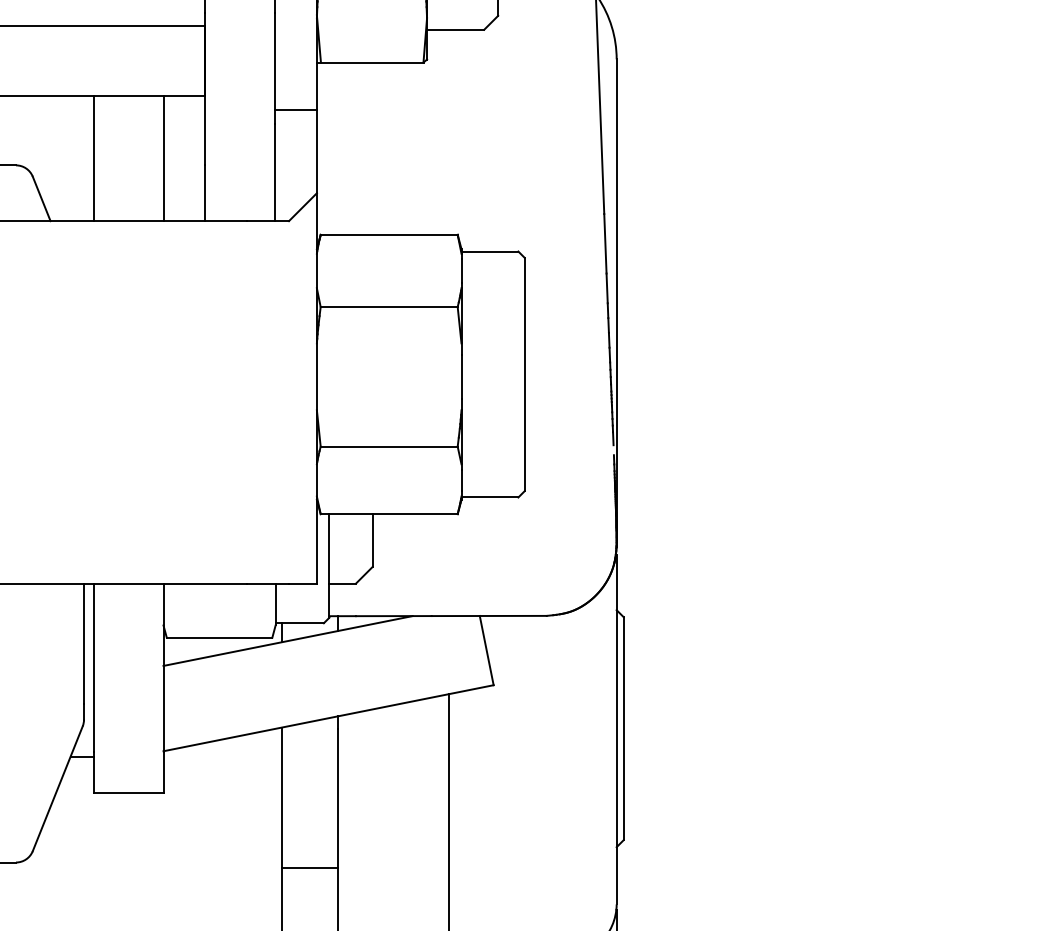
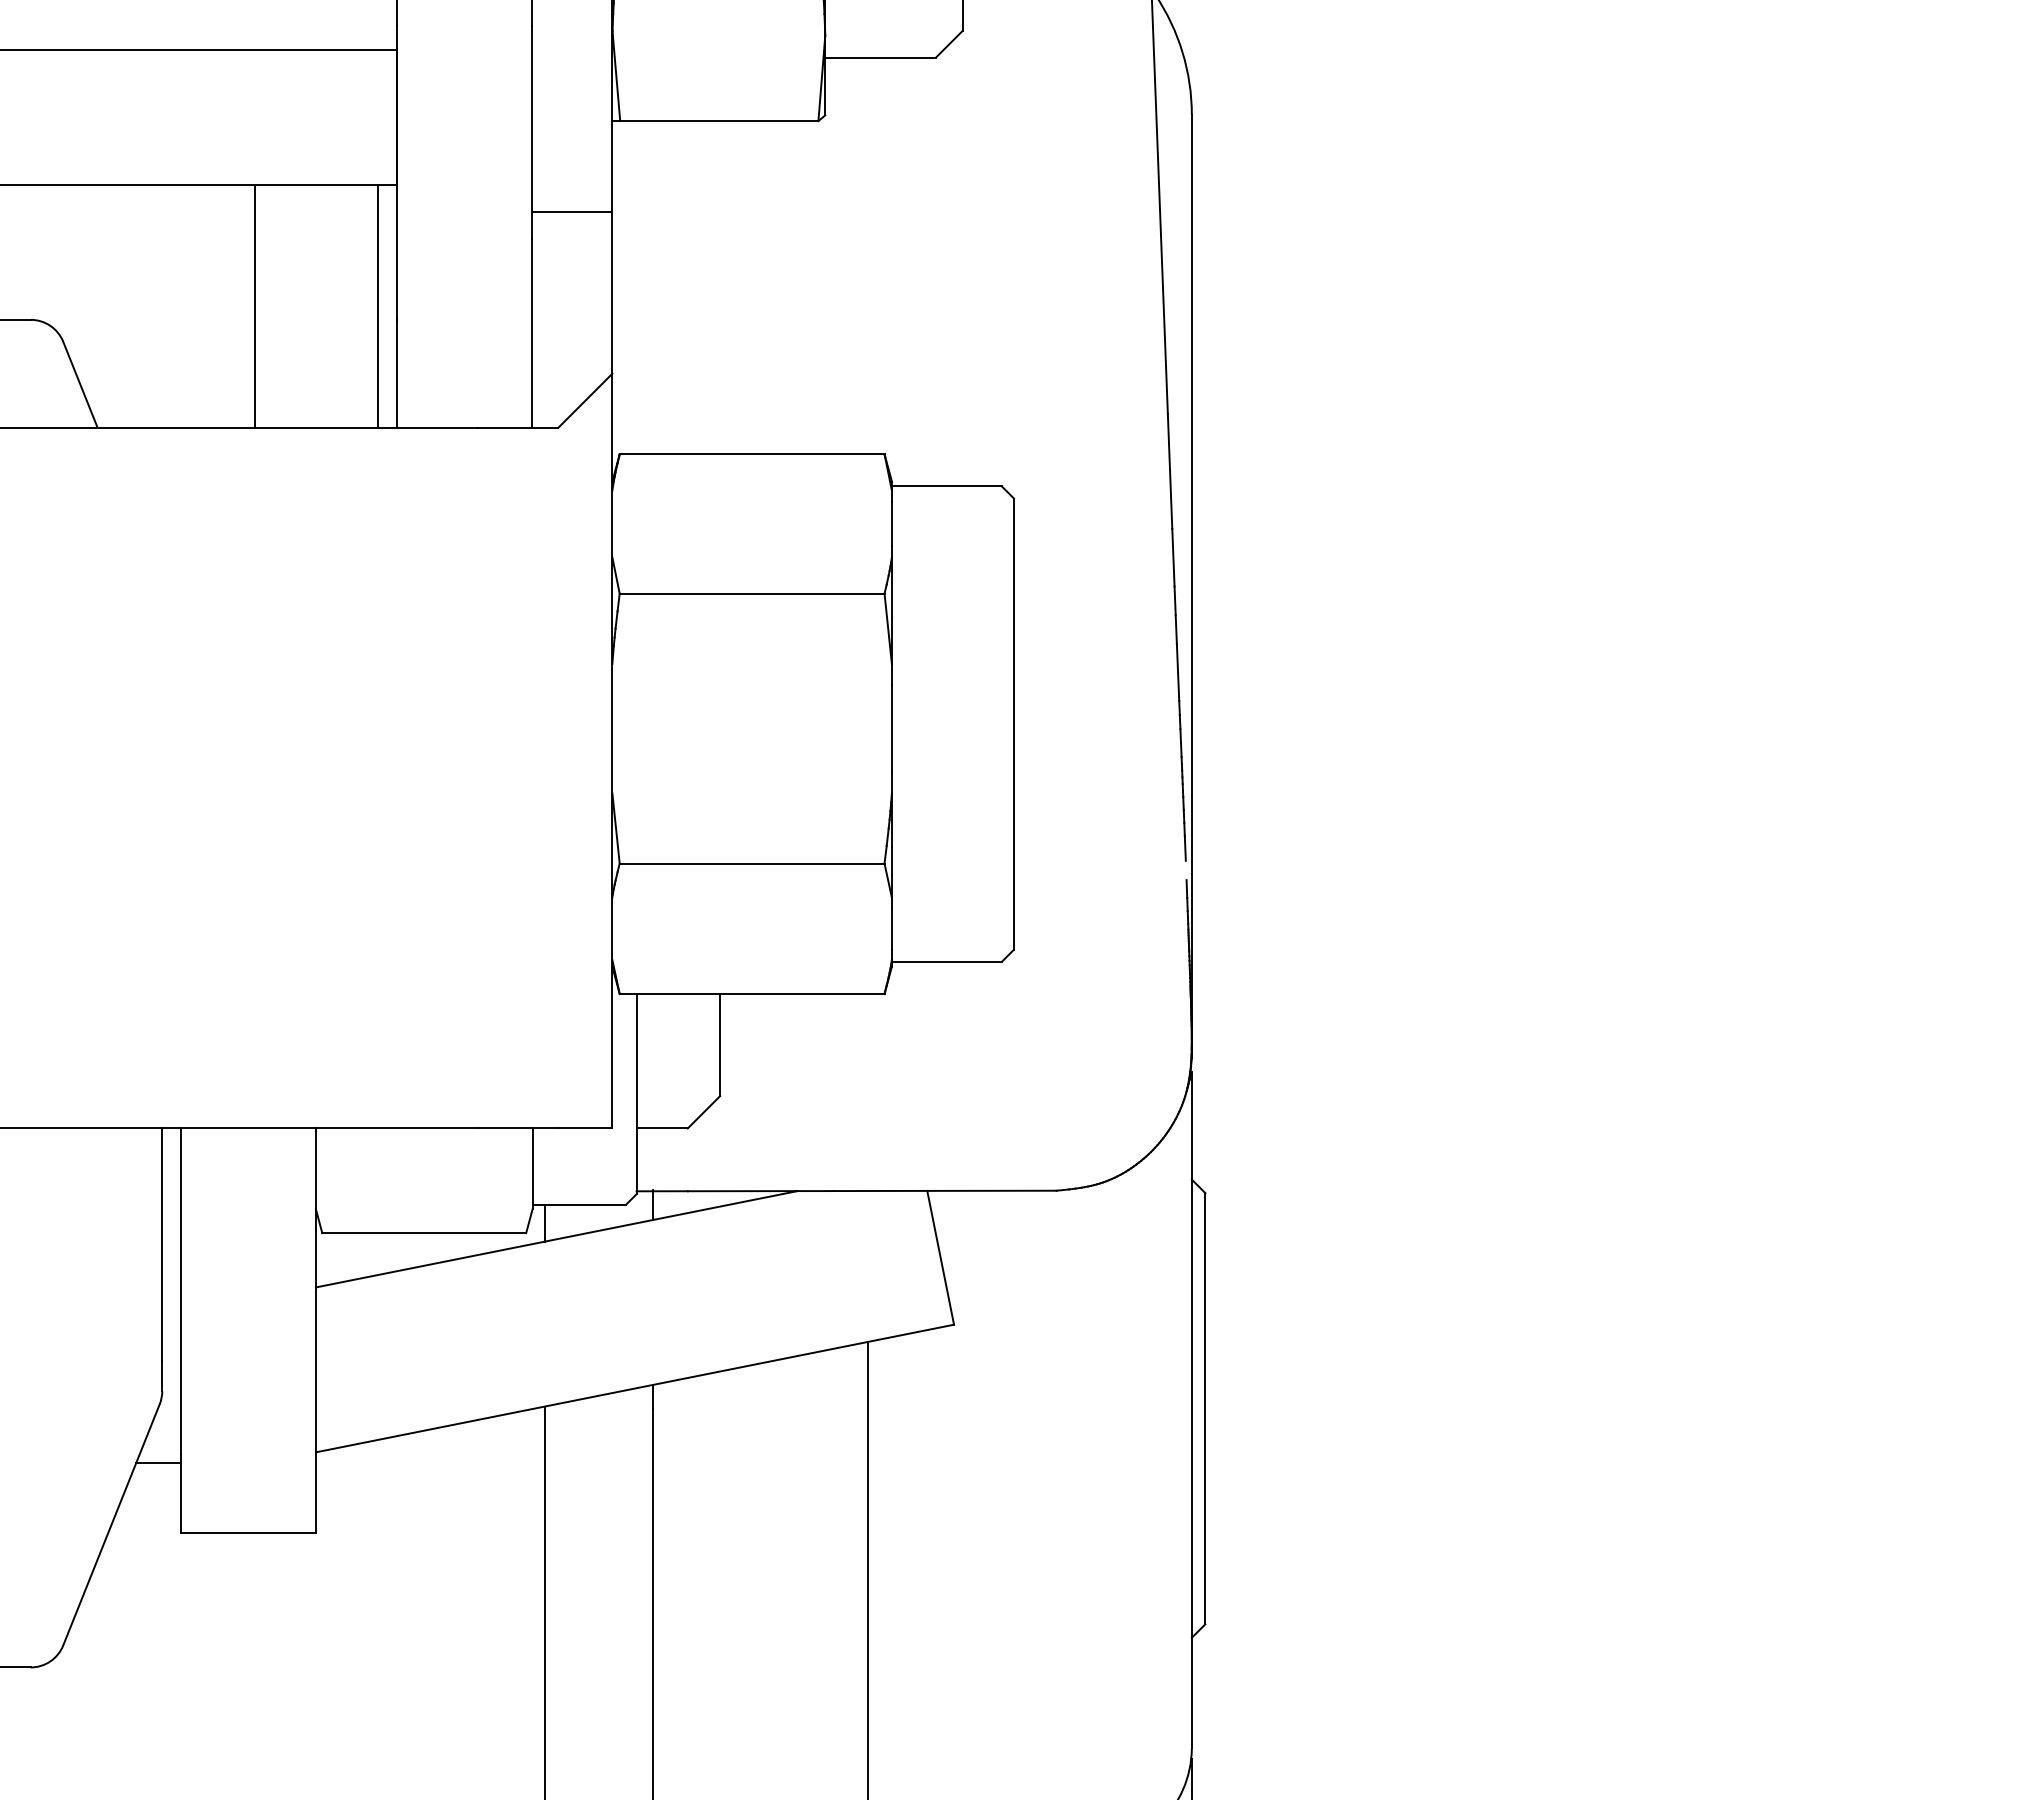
line: (93, 158) -> (253, 306), moved
line: (163, 158) -> (377, 306), moved
line: (309, 868) -> (598, 1678), removed

